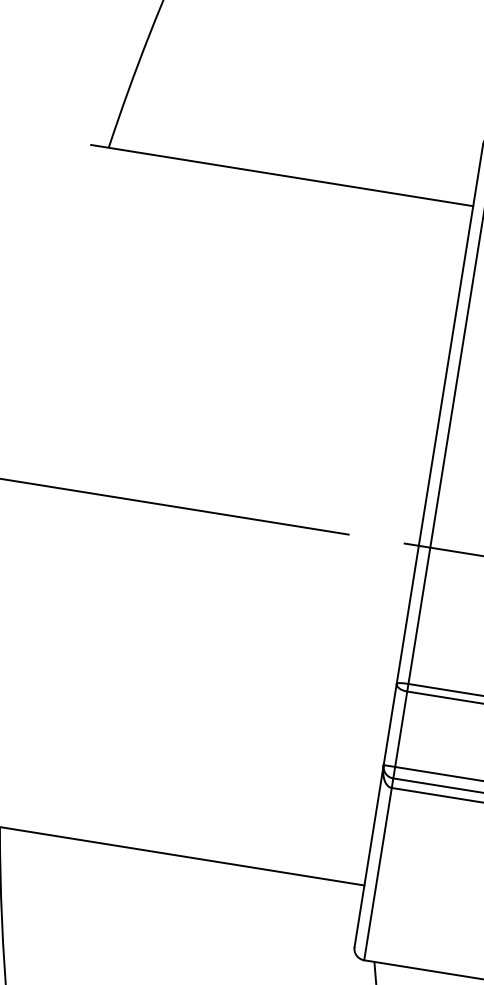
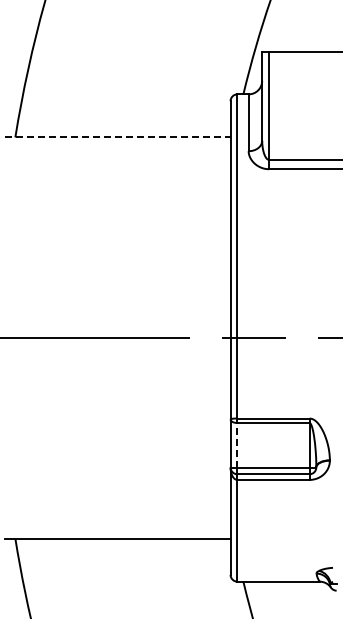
line: (281, 175) -> (117, 137), solid -> dashed
line: (401, 728) -> (237, 444), solid -> dashed

